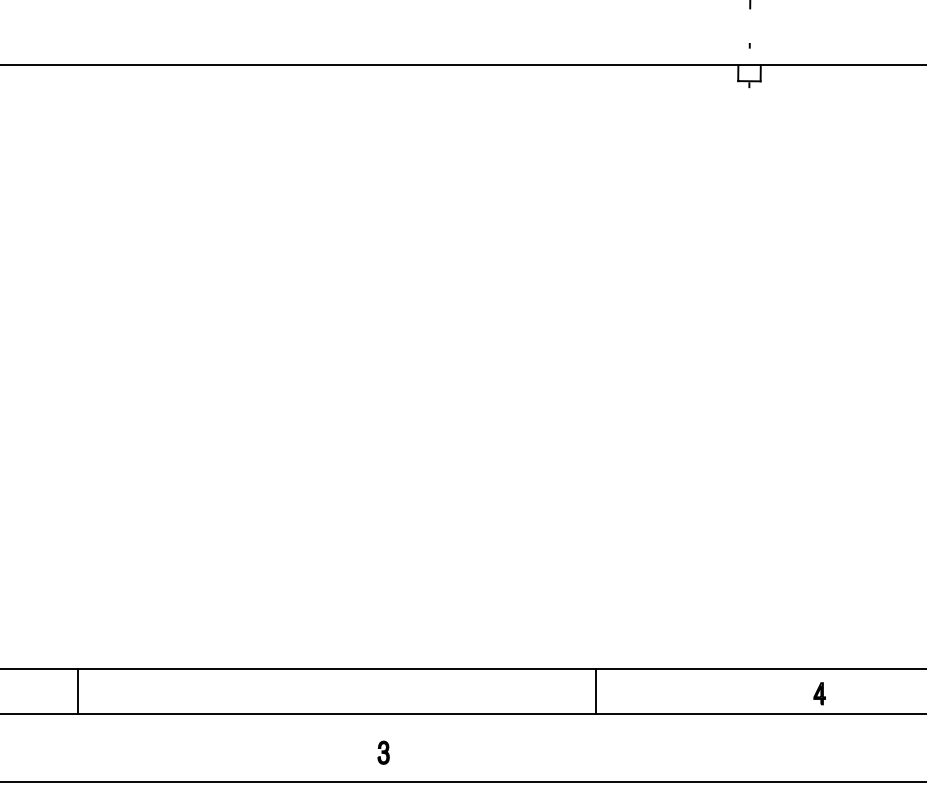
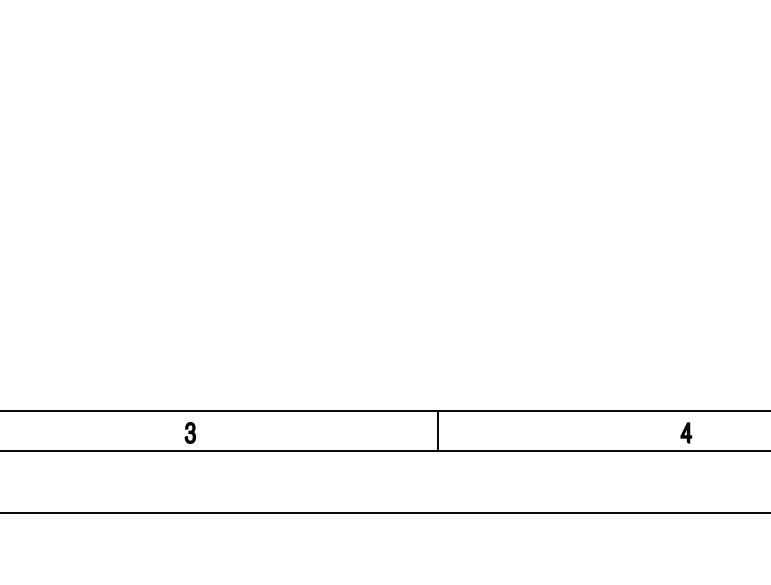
line: (595, 691) -> (437, 430), moved
part: (819, 693) -> (686, 432), moved
part: (383, 752) -> (190, 432), moved

